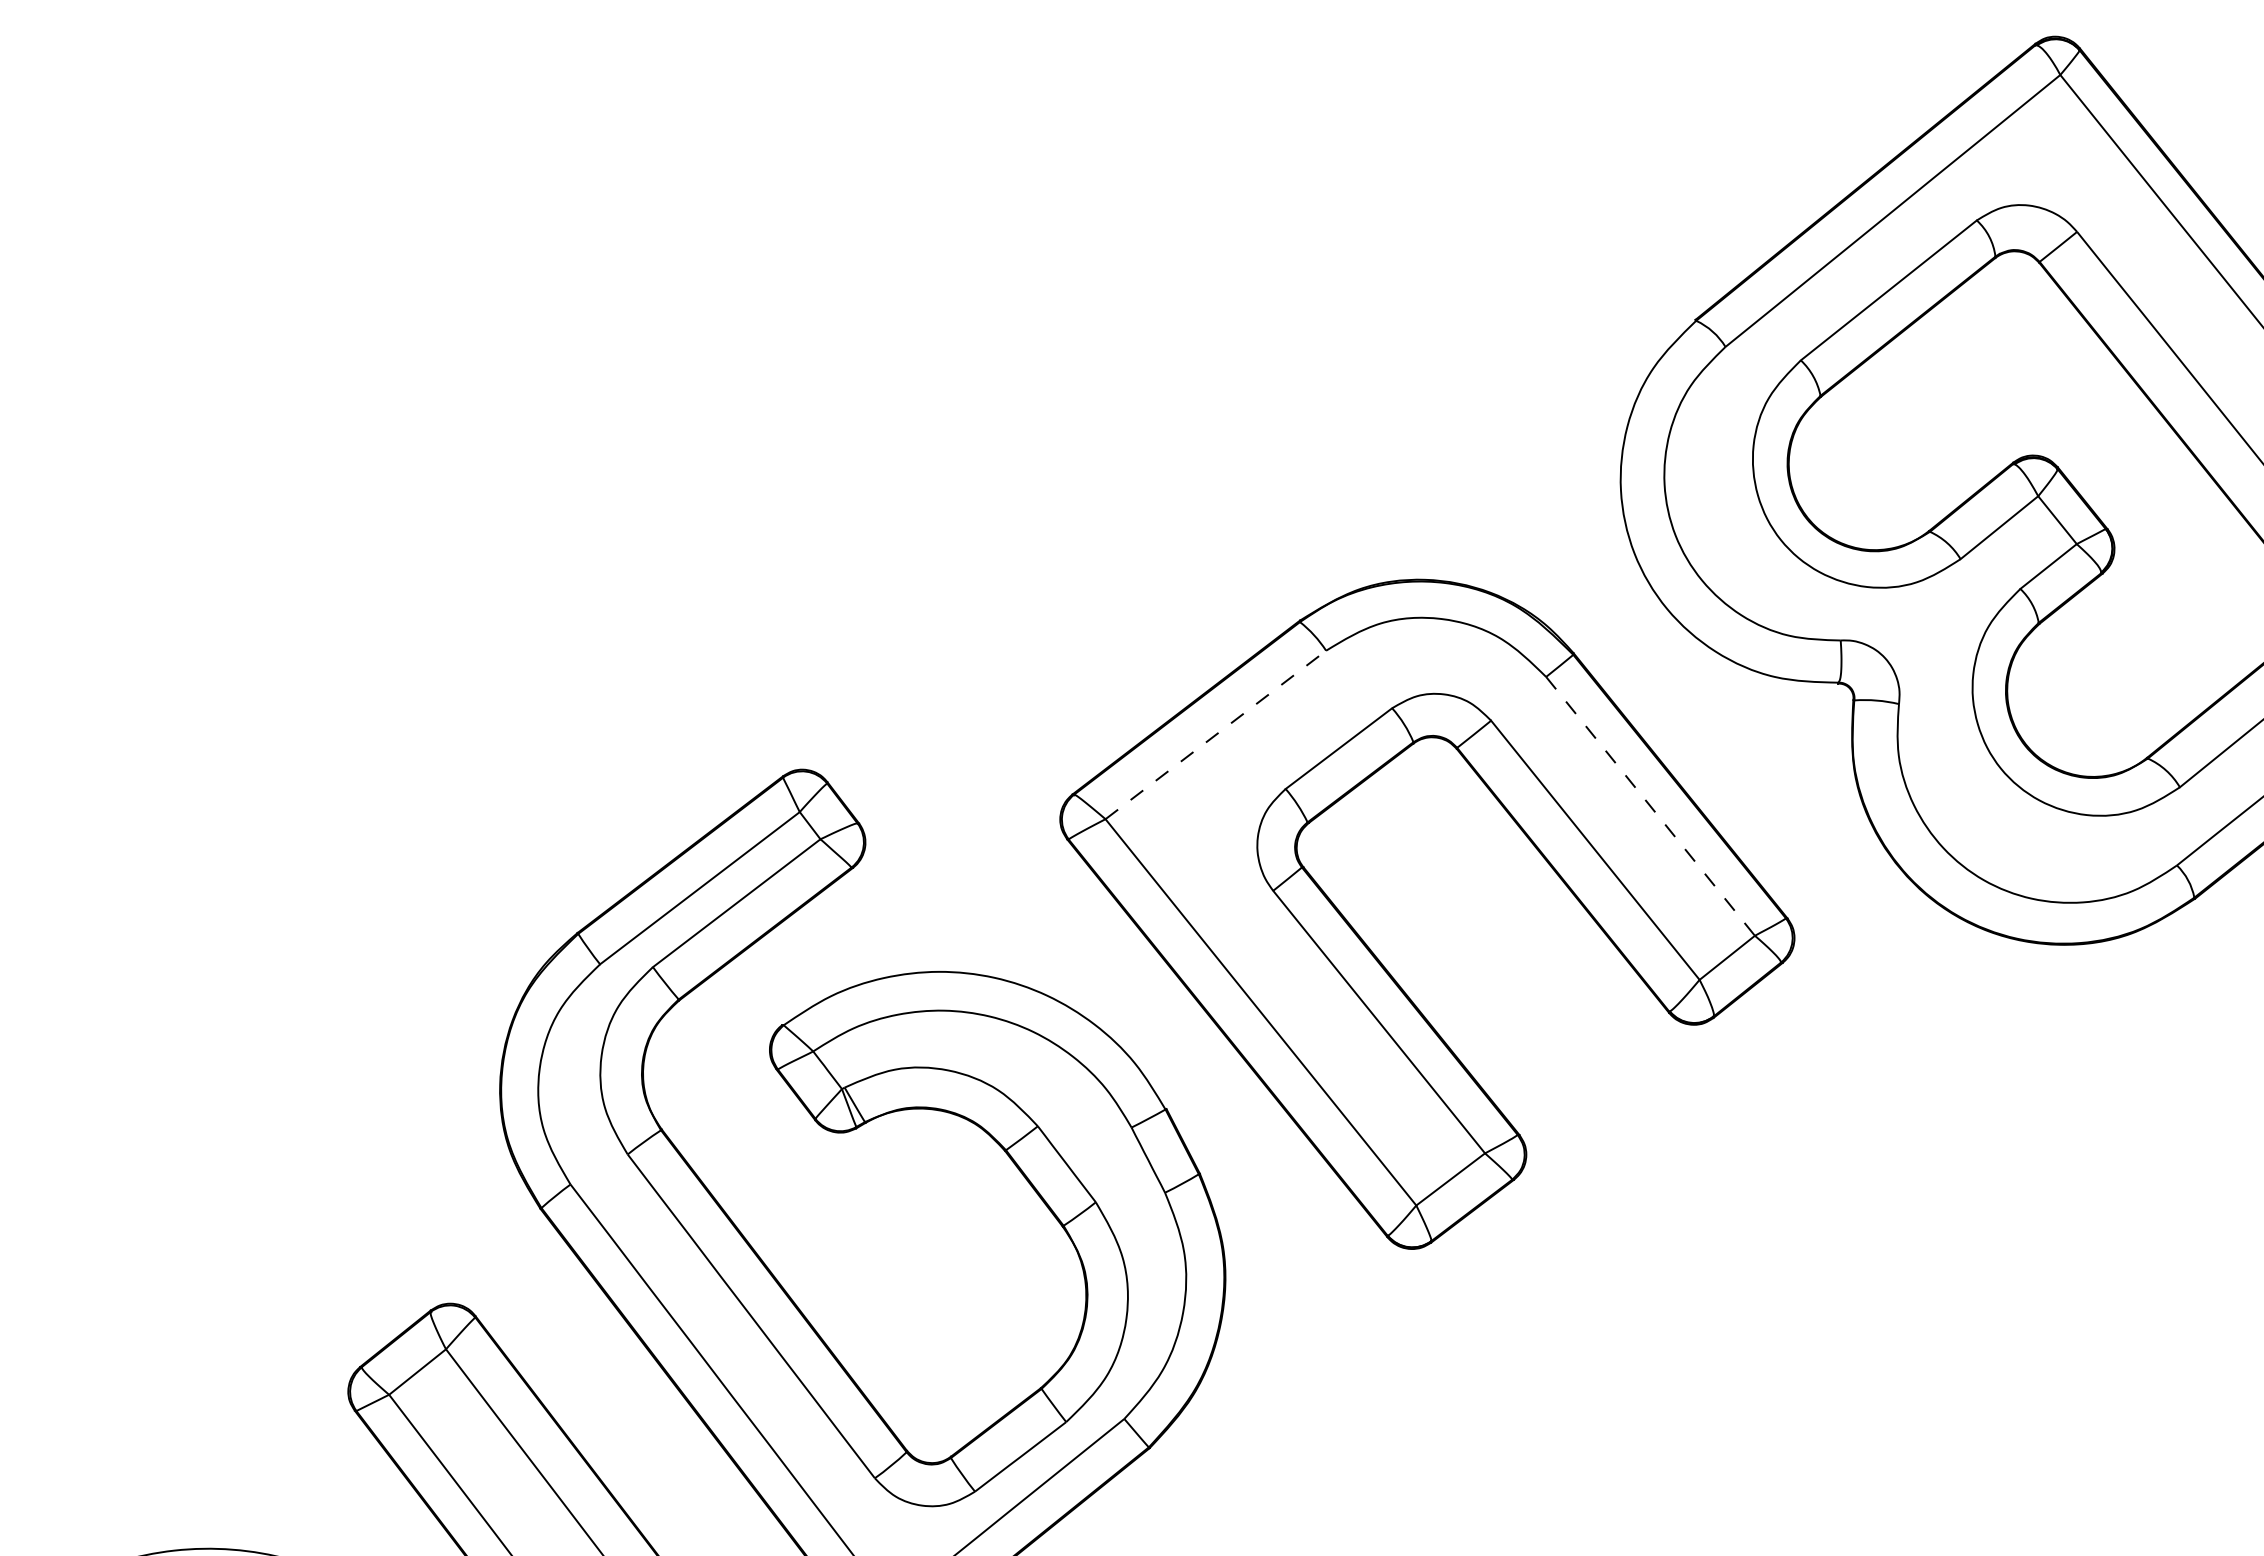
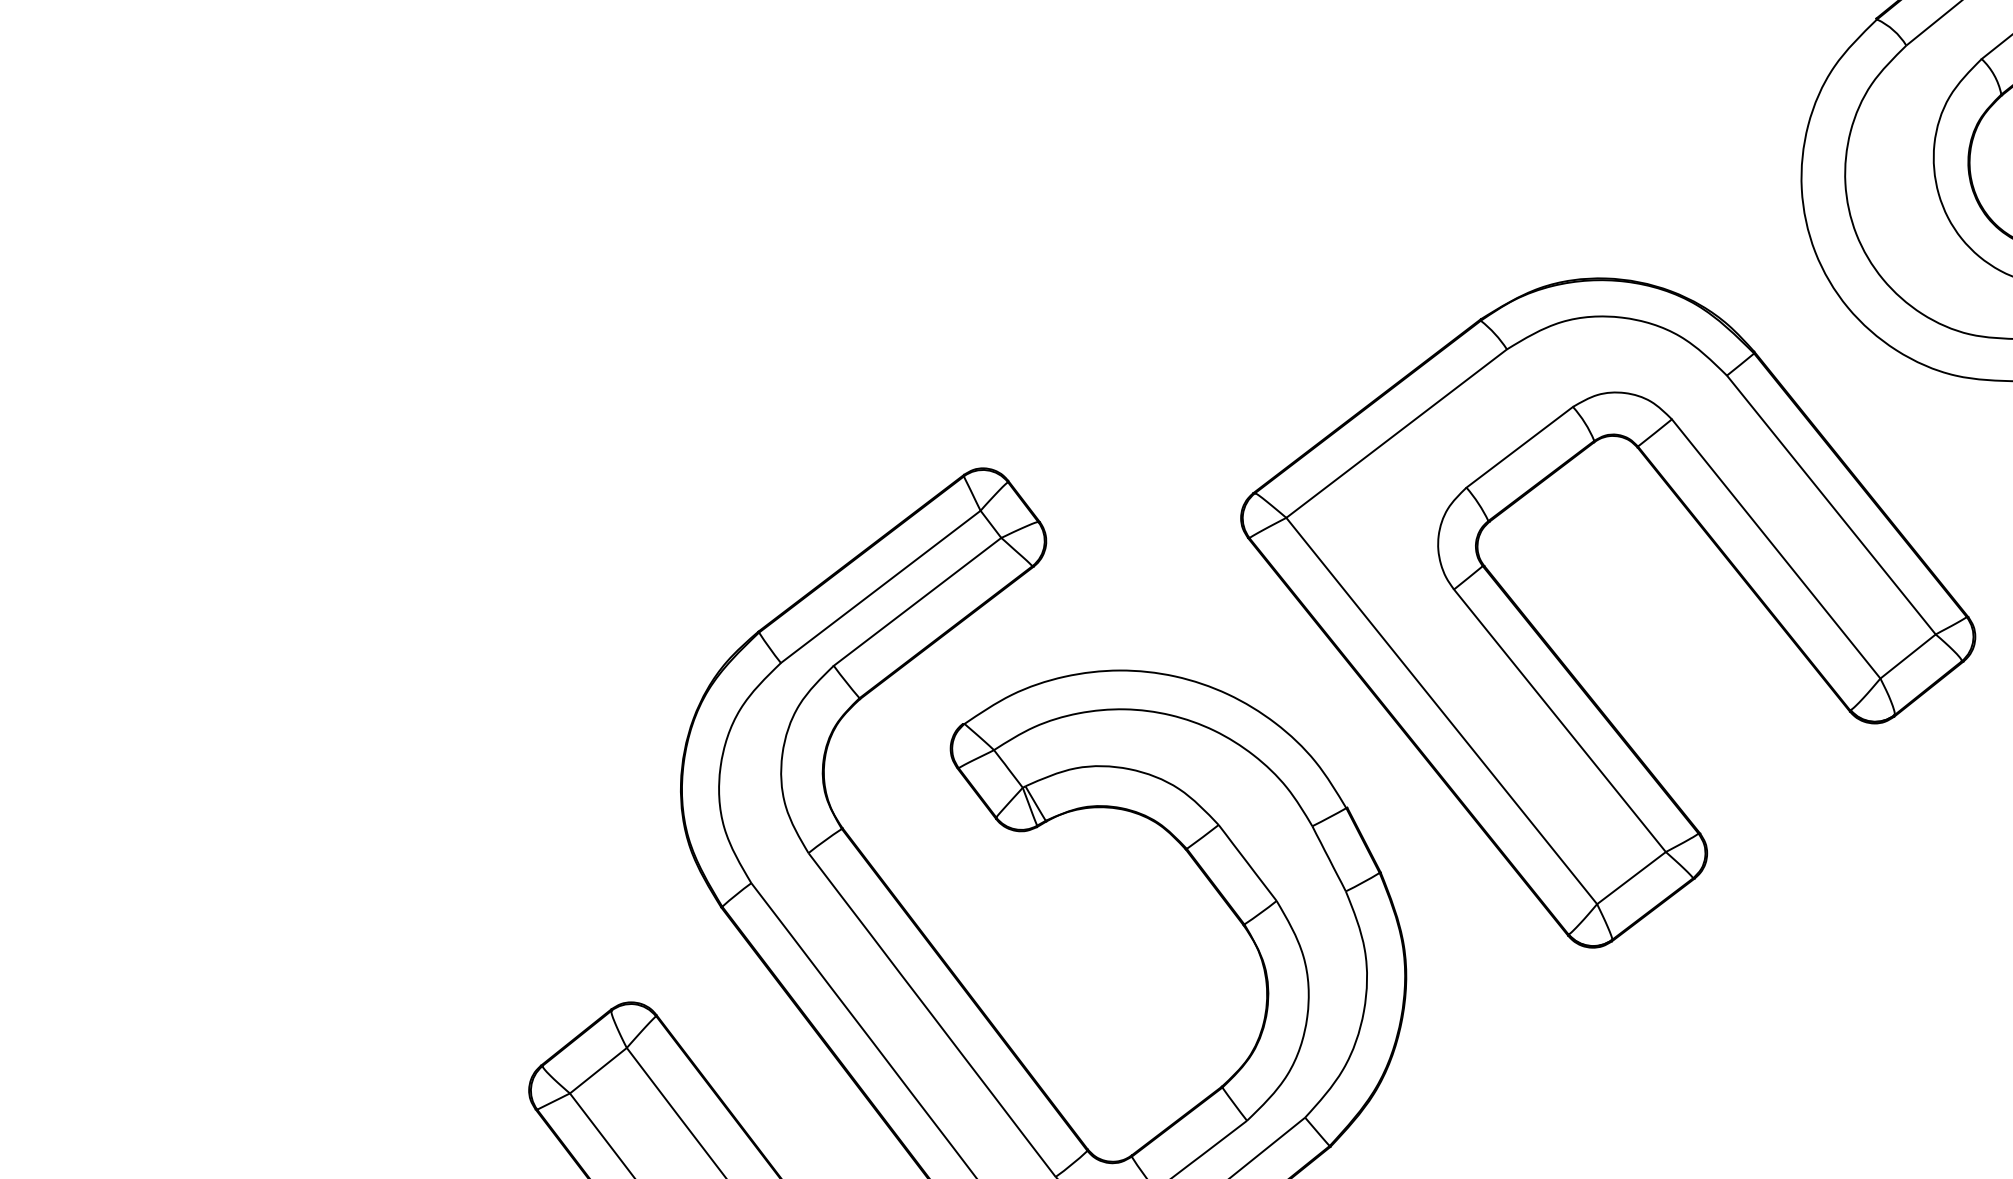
line: (1215, 734) -> (1396, 433), dashed -> solid
line: (1650, 806) -> (1831, 505), dashed -> solid

